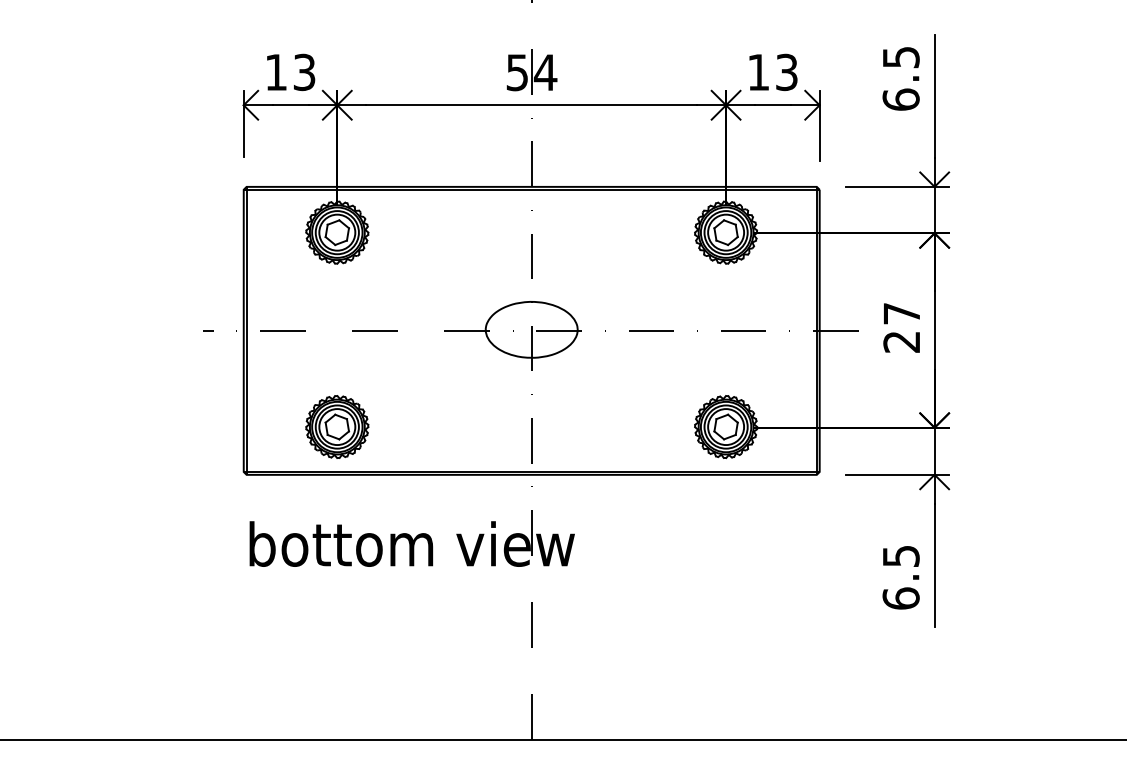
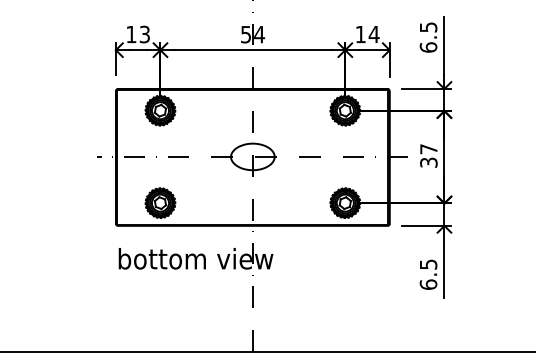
text: (785, 72) -> (373, 34), 13 -> 14
text: (901, 341) -> (428, 162), 27 -> 37

